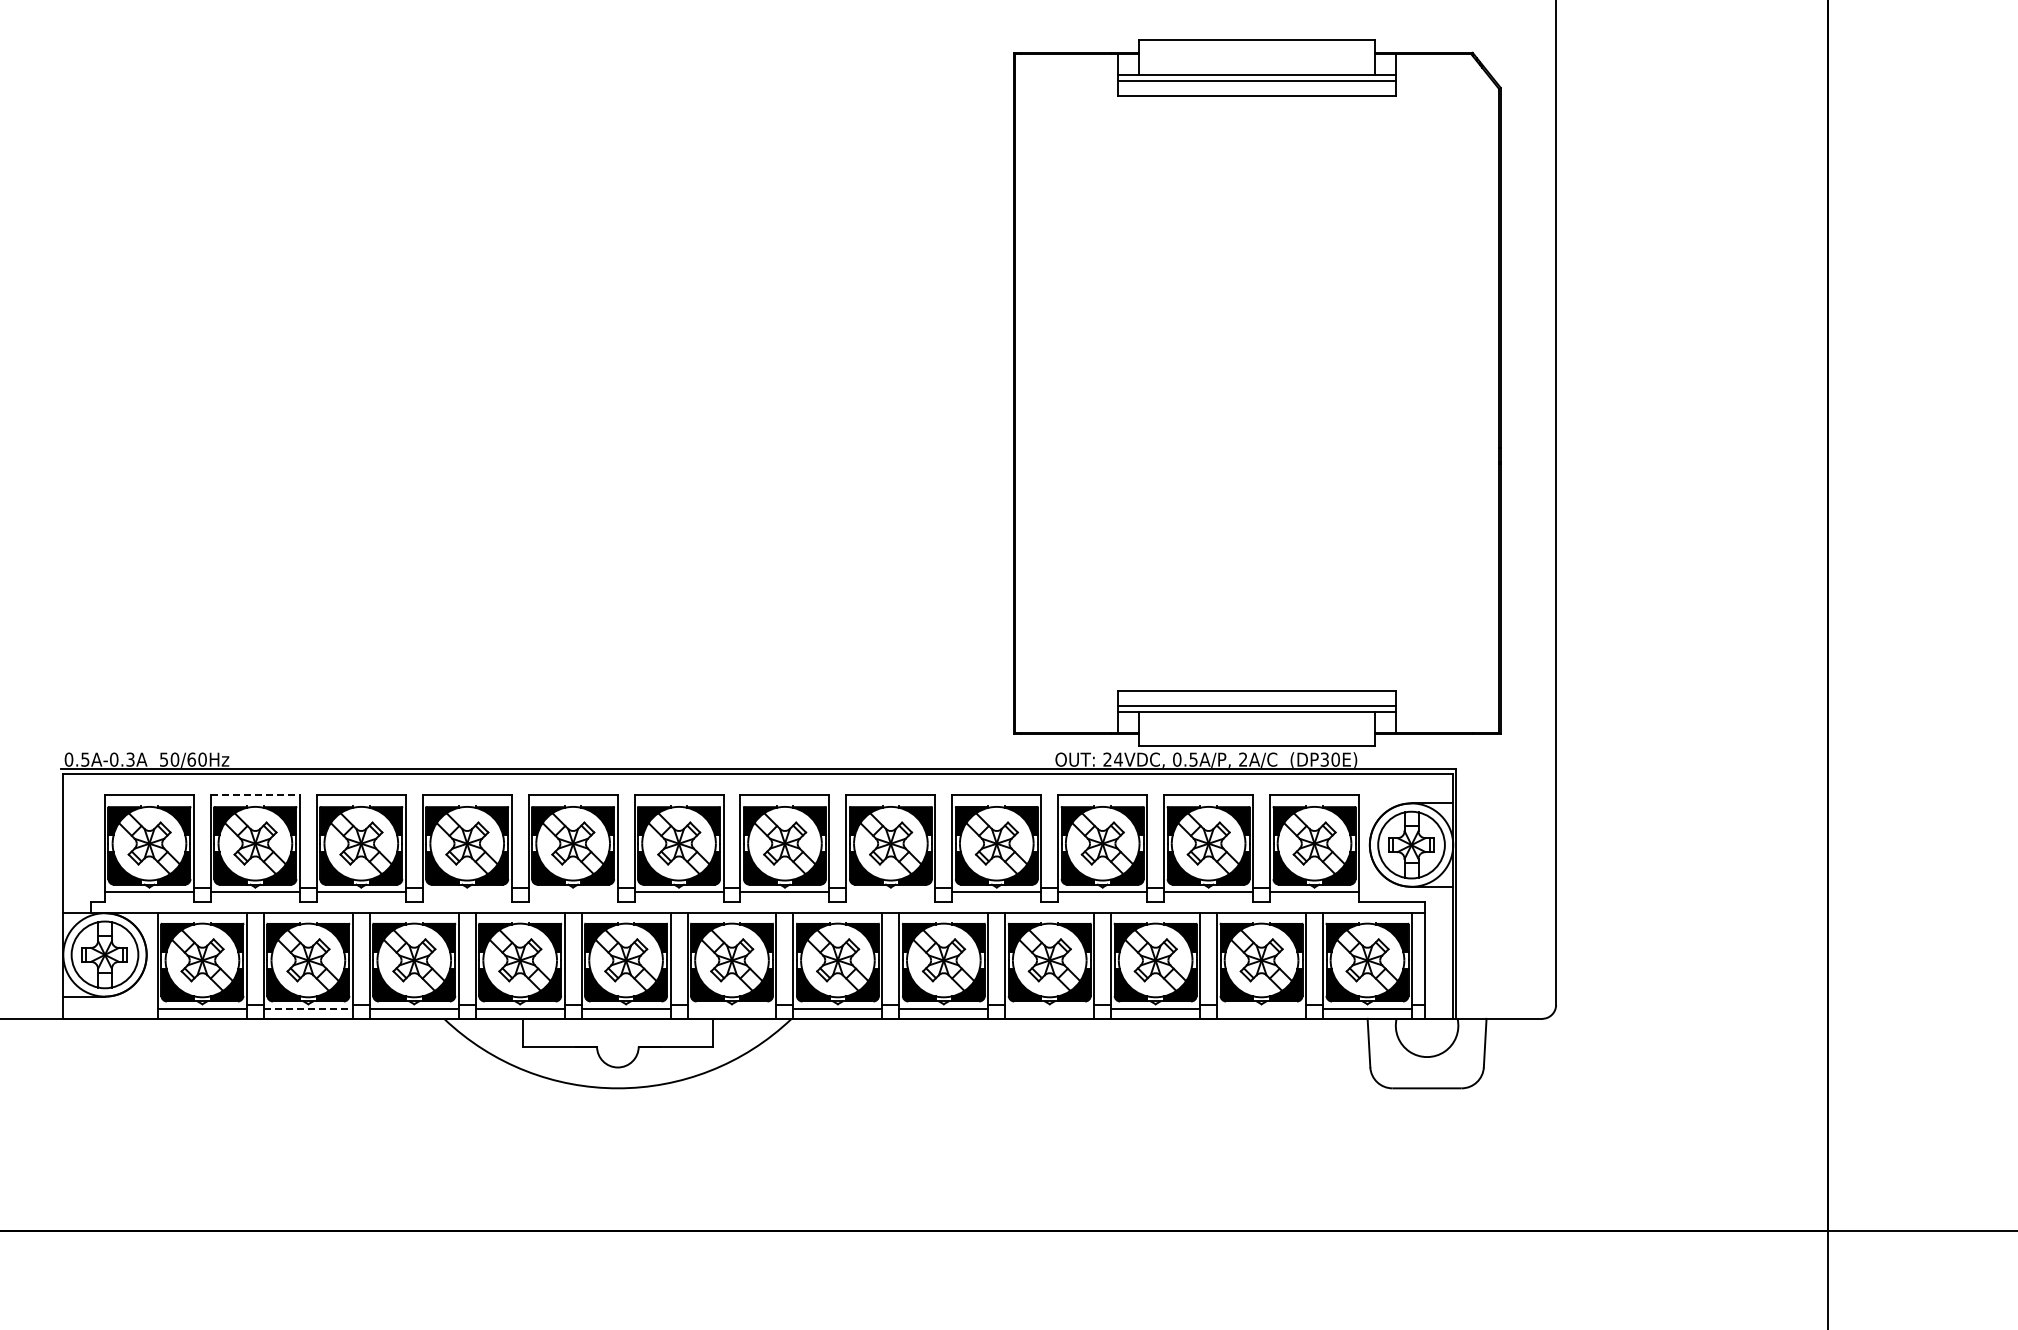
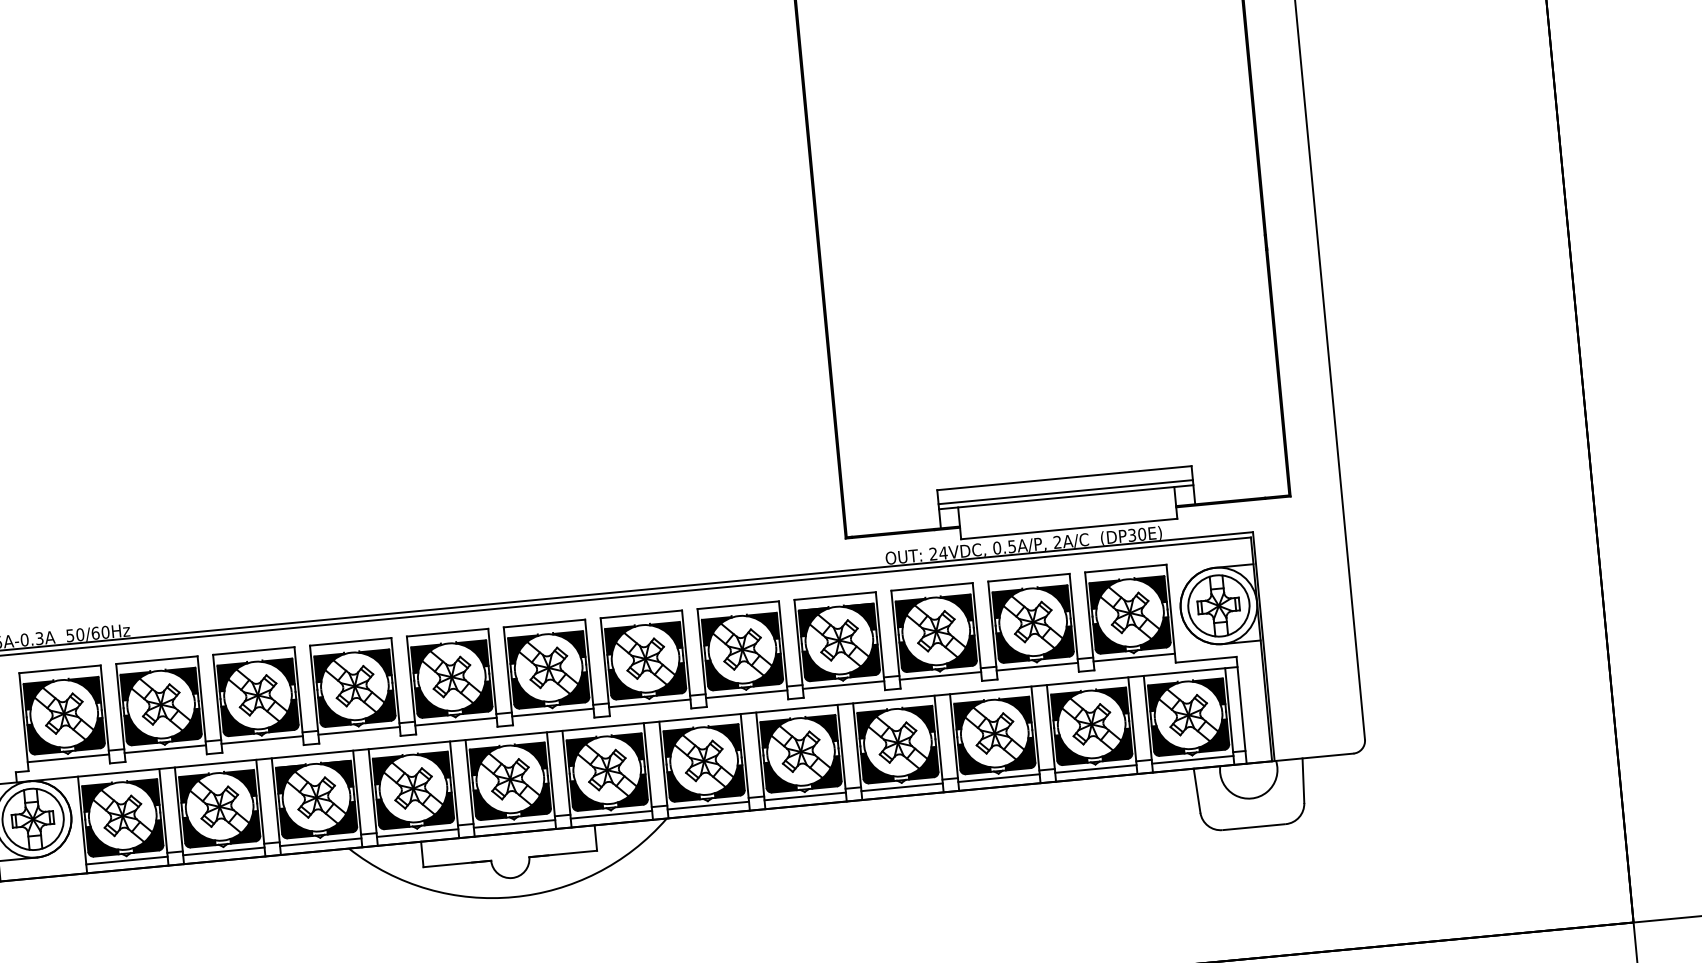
line: (255, 795) -> (157, 660), dashed -> solid
line: (466, 892) -> (358, 731), added
line: (572, 892) -> (455, 721), added
line: (890, 892) -> (746, 694), added
line: (308, 1009) -> (224, 851), dashed -> solid
line: (731, 1009) -> (611, 815), added
line: (1049, 1009) -> (901, 787), added
line: (1261, 1009) -> (1095, 769), added

